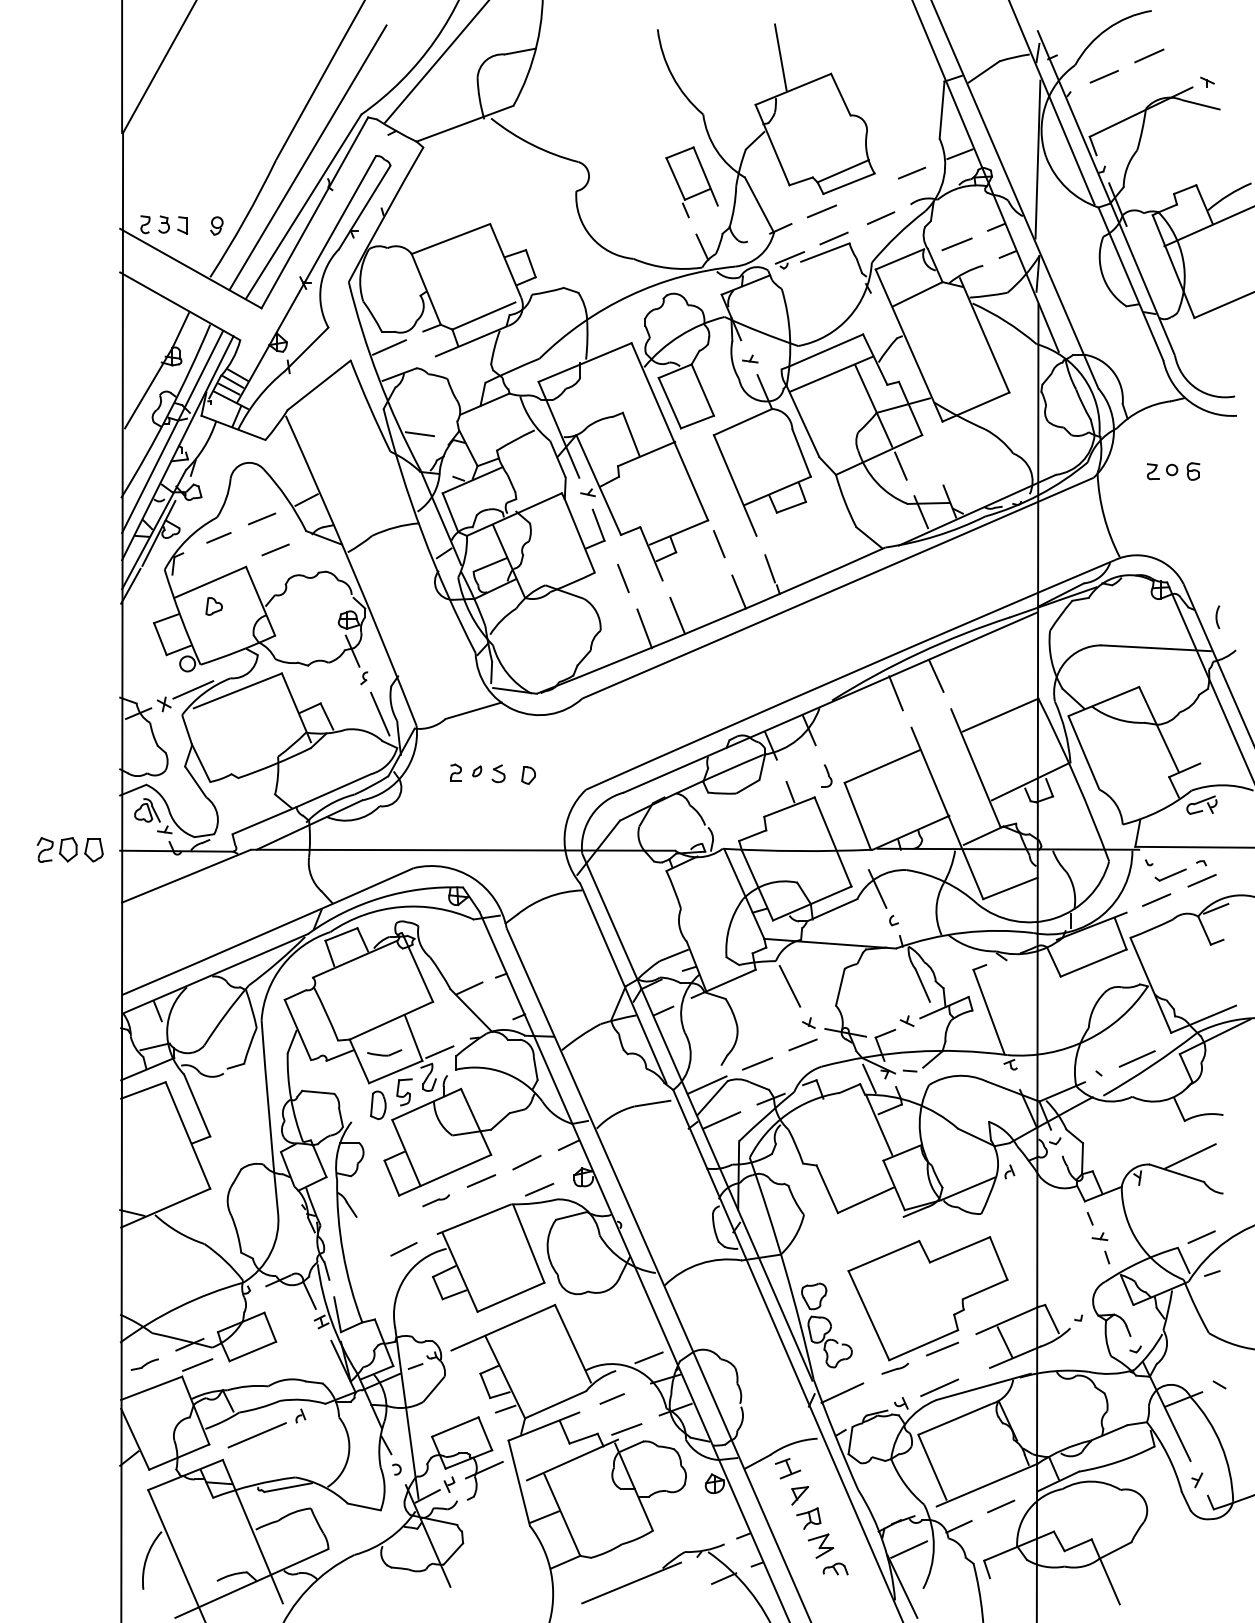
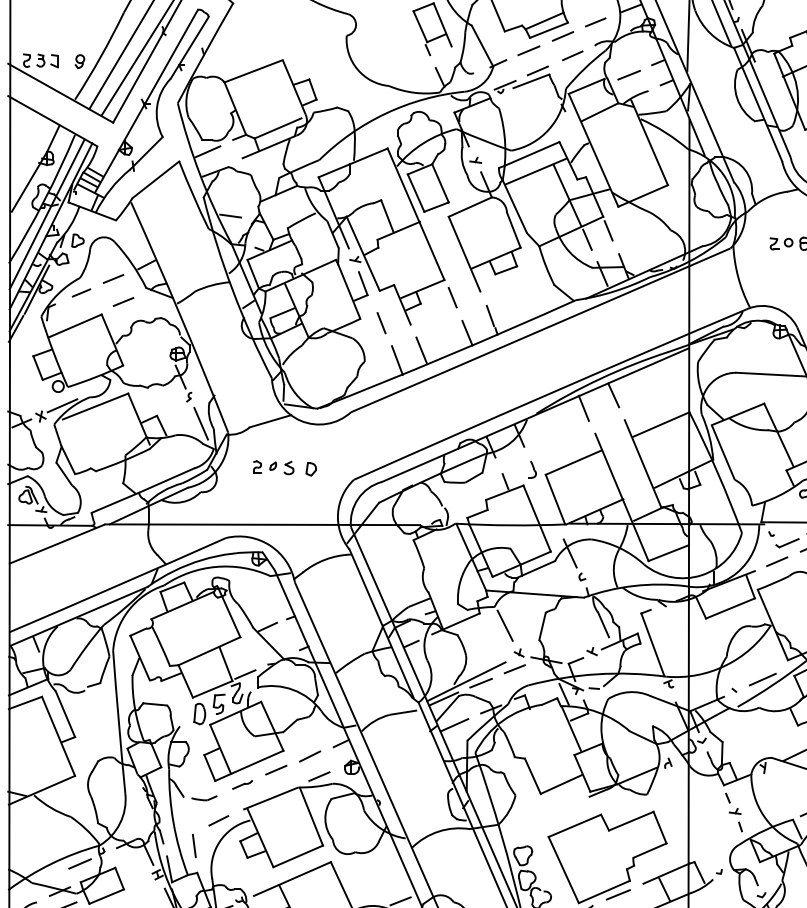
line: (867, 191) -> (562, 36), added
line: (929, 453) -> (608, 230), added
part: (213, 606) -> (77, 240), moved
part: (384, 1052) -> (204, 797), moved
line: (737, 1061) -> (466, 681), added
line: (370, 1283) -> (193, 846), added
line: (216, 1307) -> (79, 863), added

